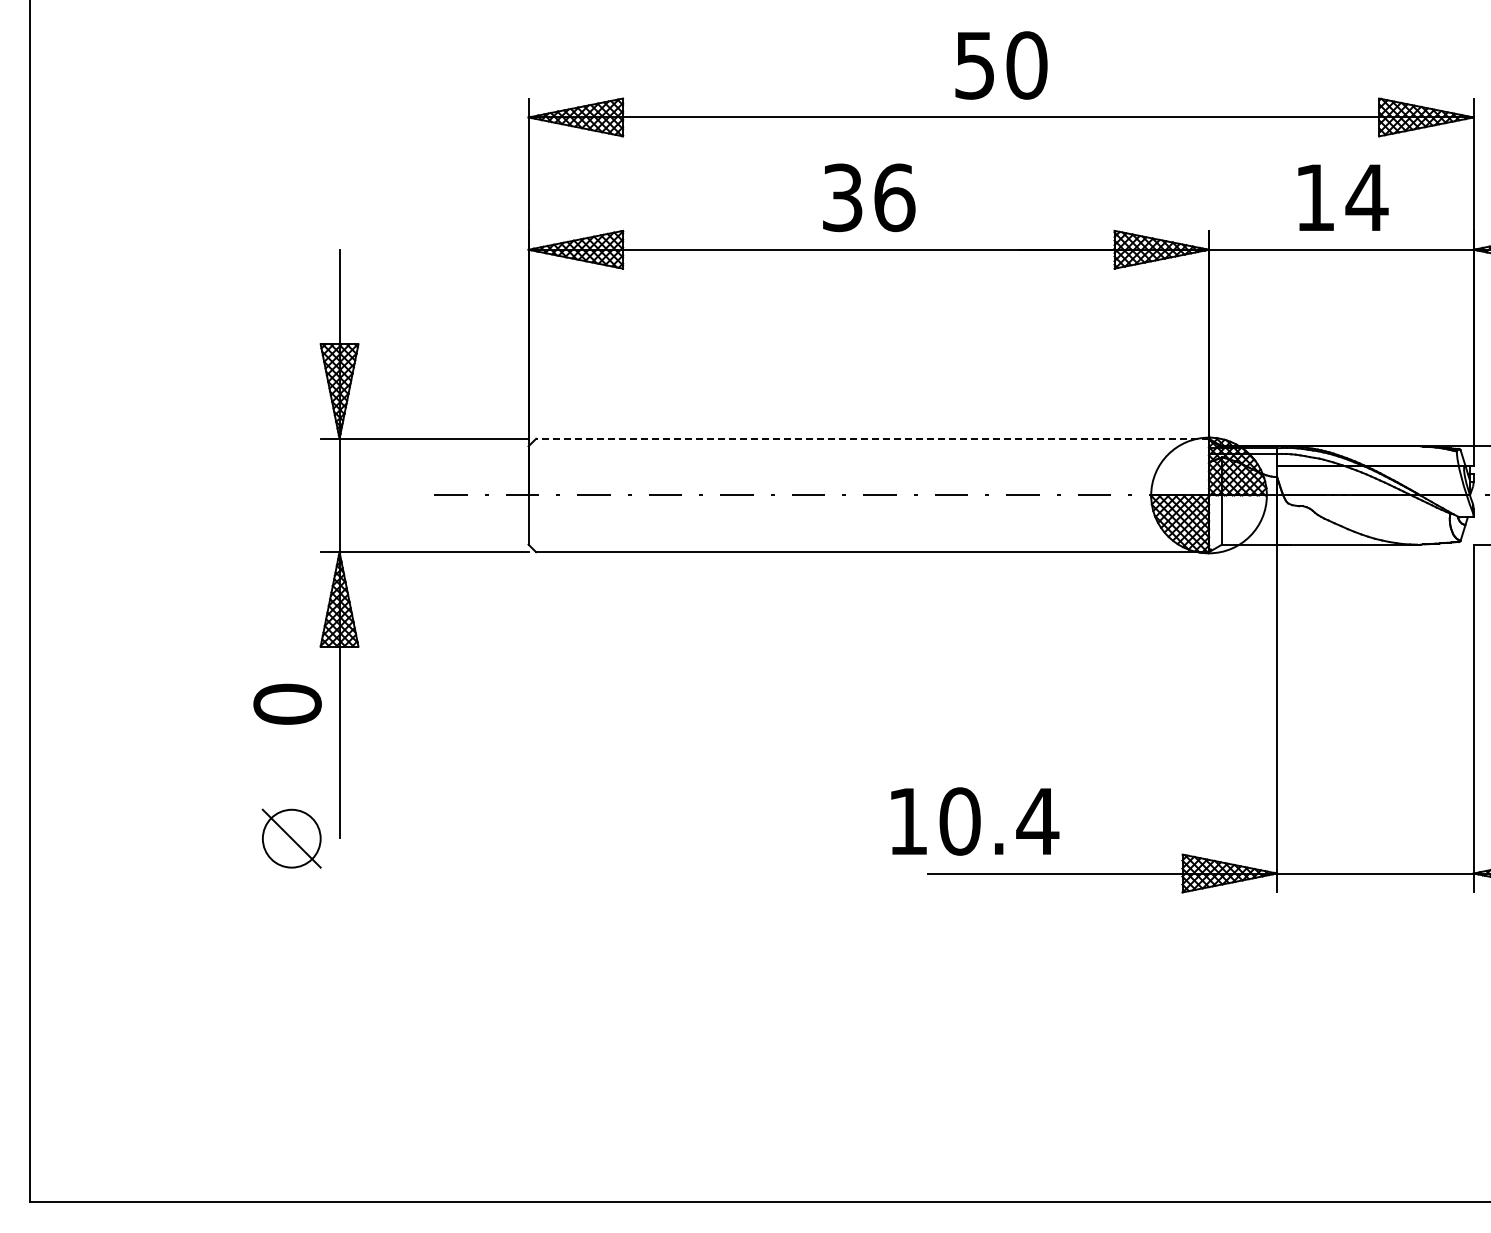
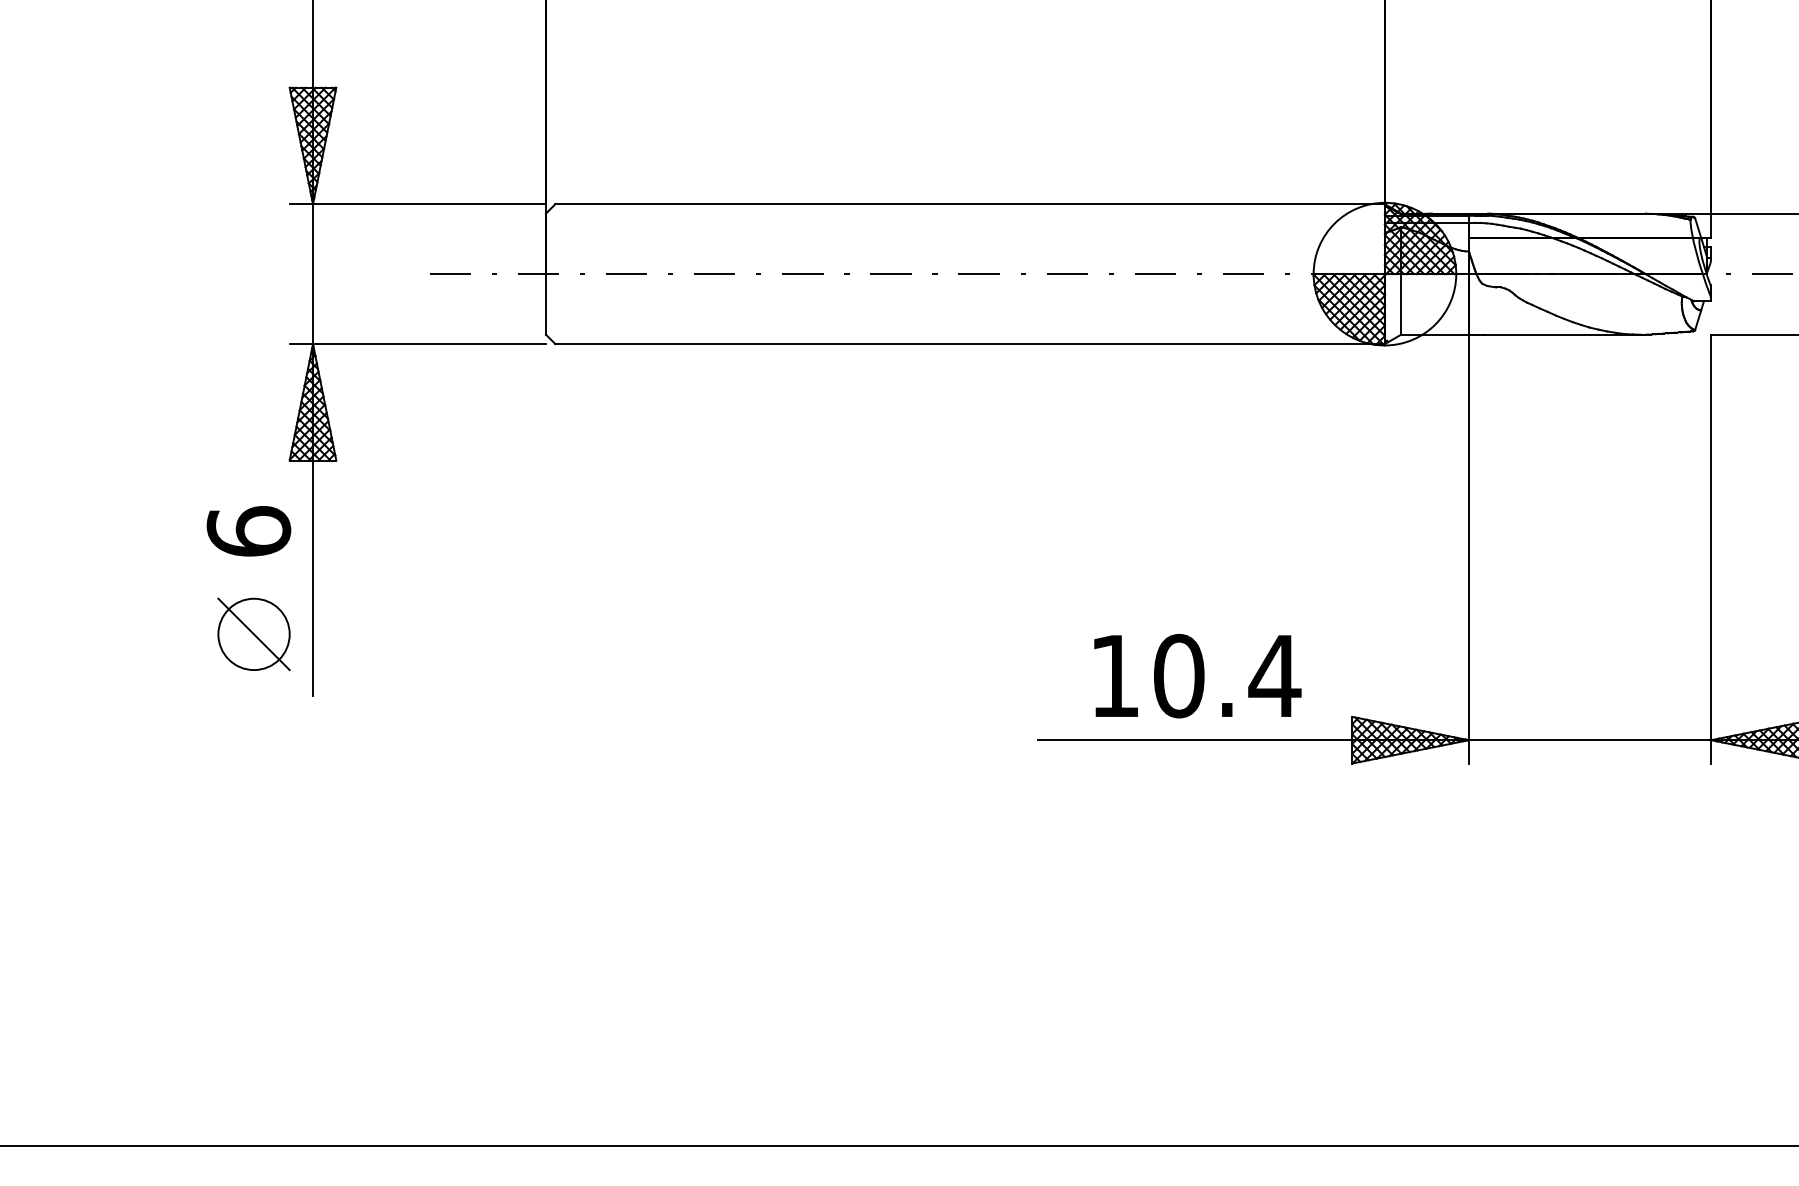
line: (872, 438) -> (970, 203), dashed -> solid
text: (287, 703) -> (248, 530), 0 -> 6
text: (975, 821) -> (1198, 676), moved
part: (291, 838) -> (253, 634), moved

